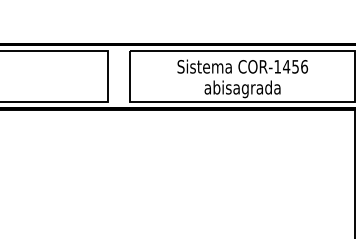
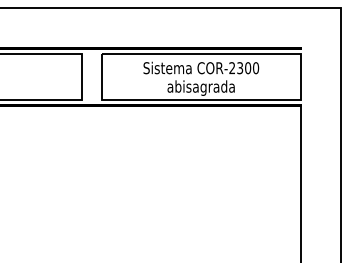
text: (291, 67) -> (244, 68), COR-1456 -> COR-2300

